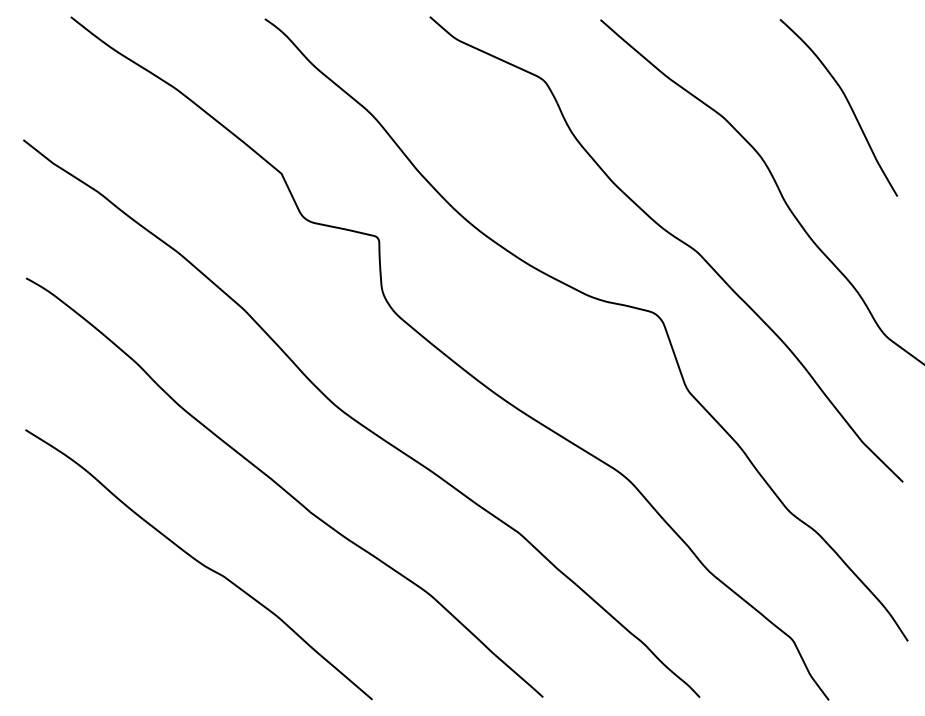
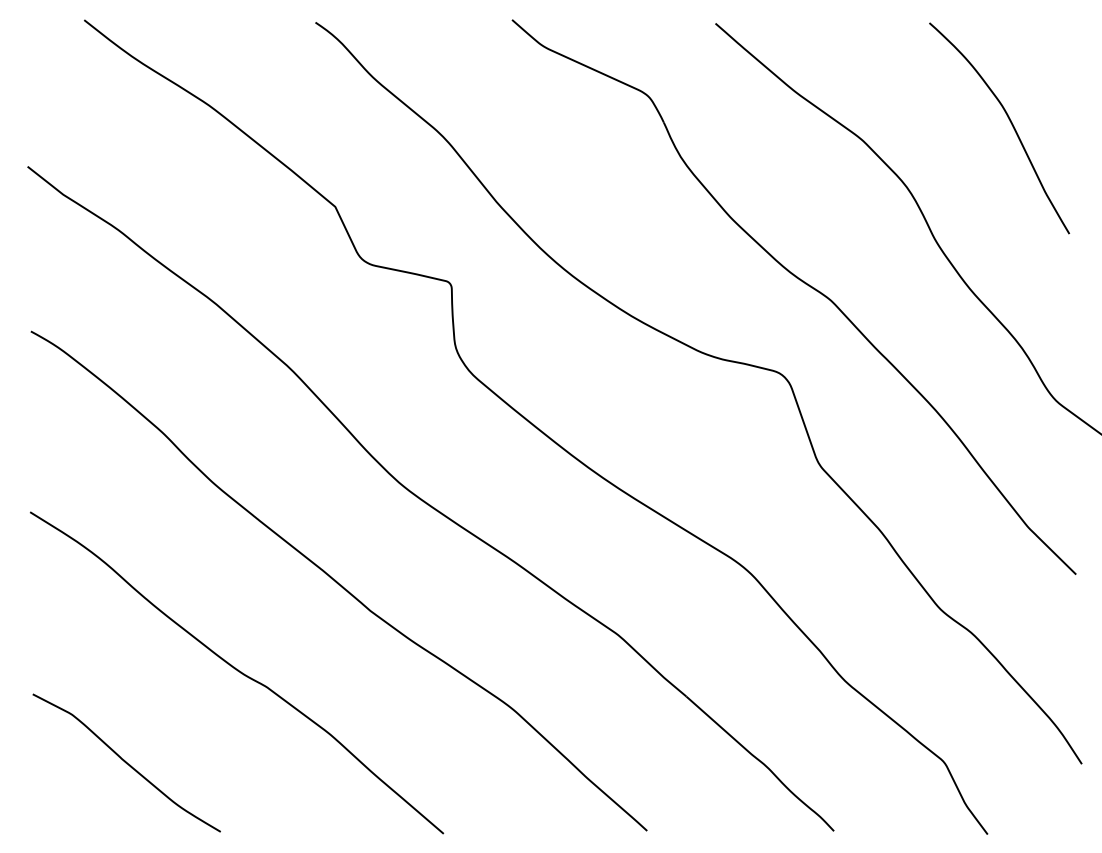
curve: (106, 640) -> (126, 763), added

